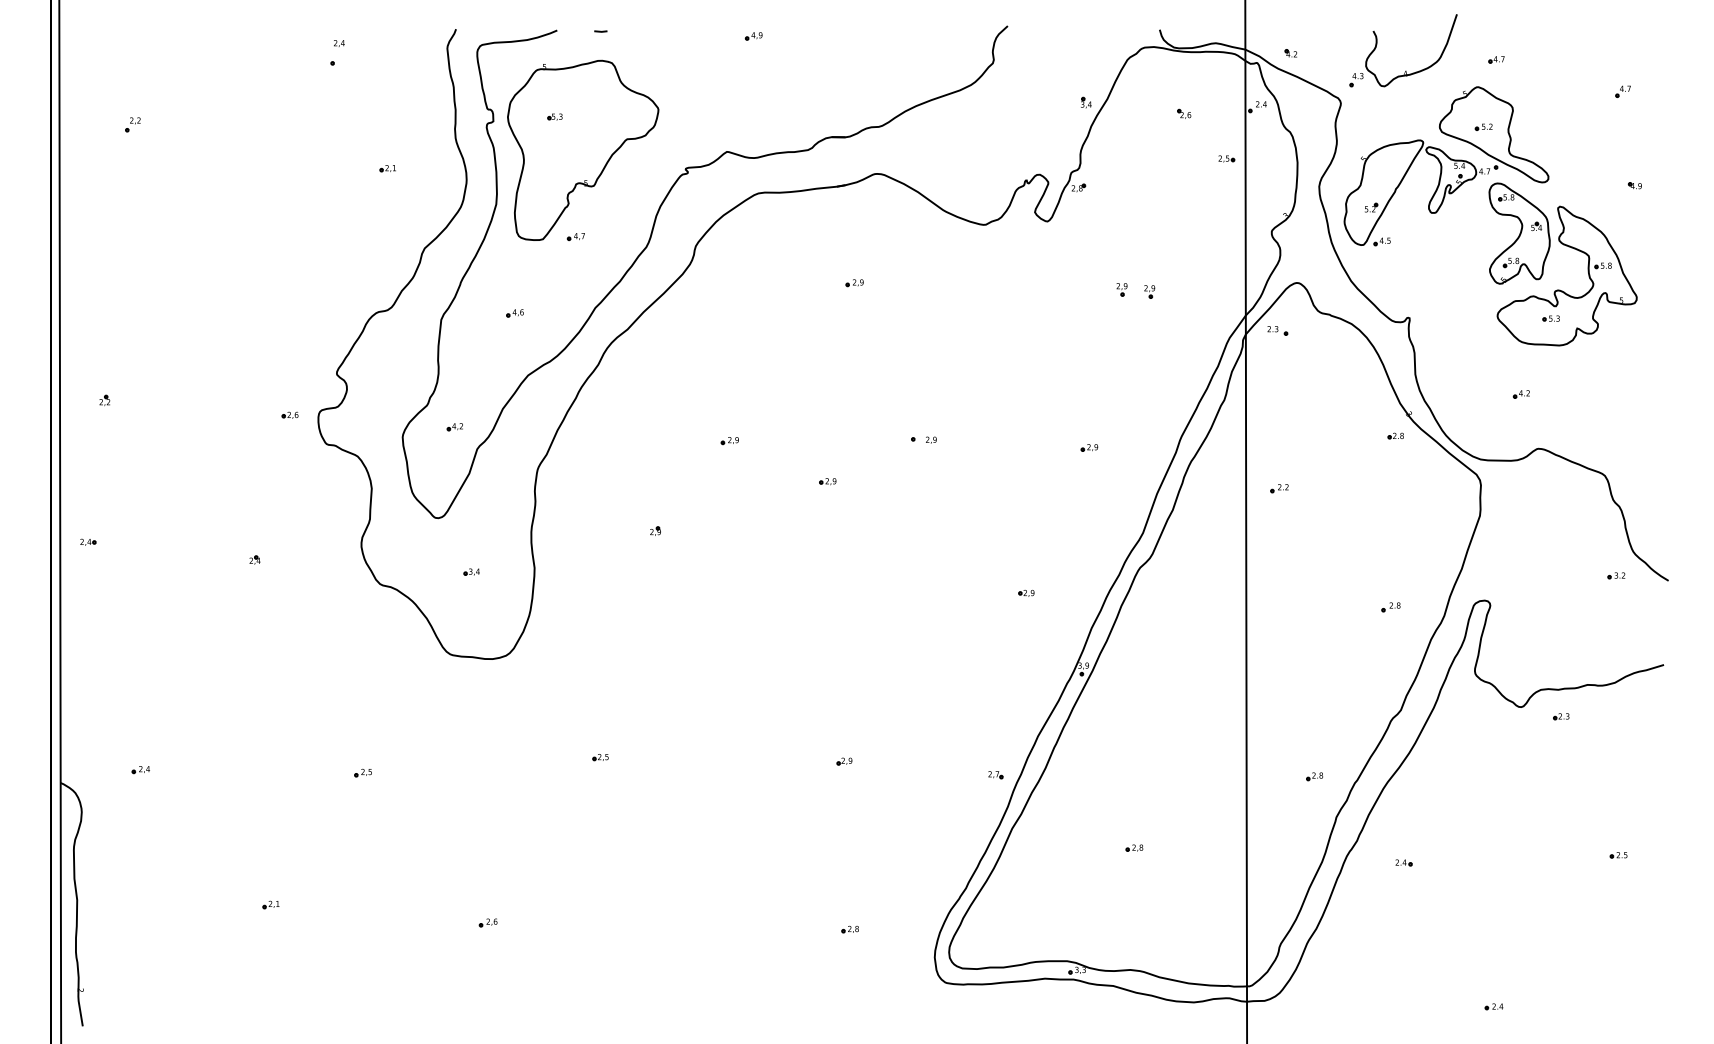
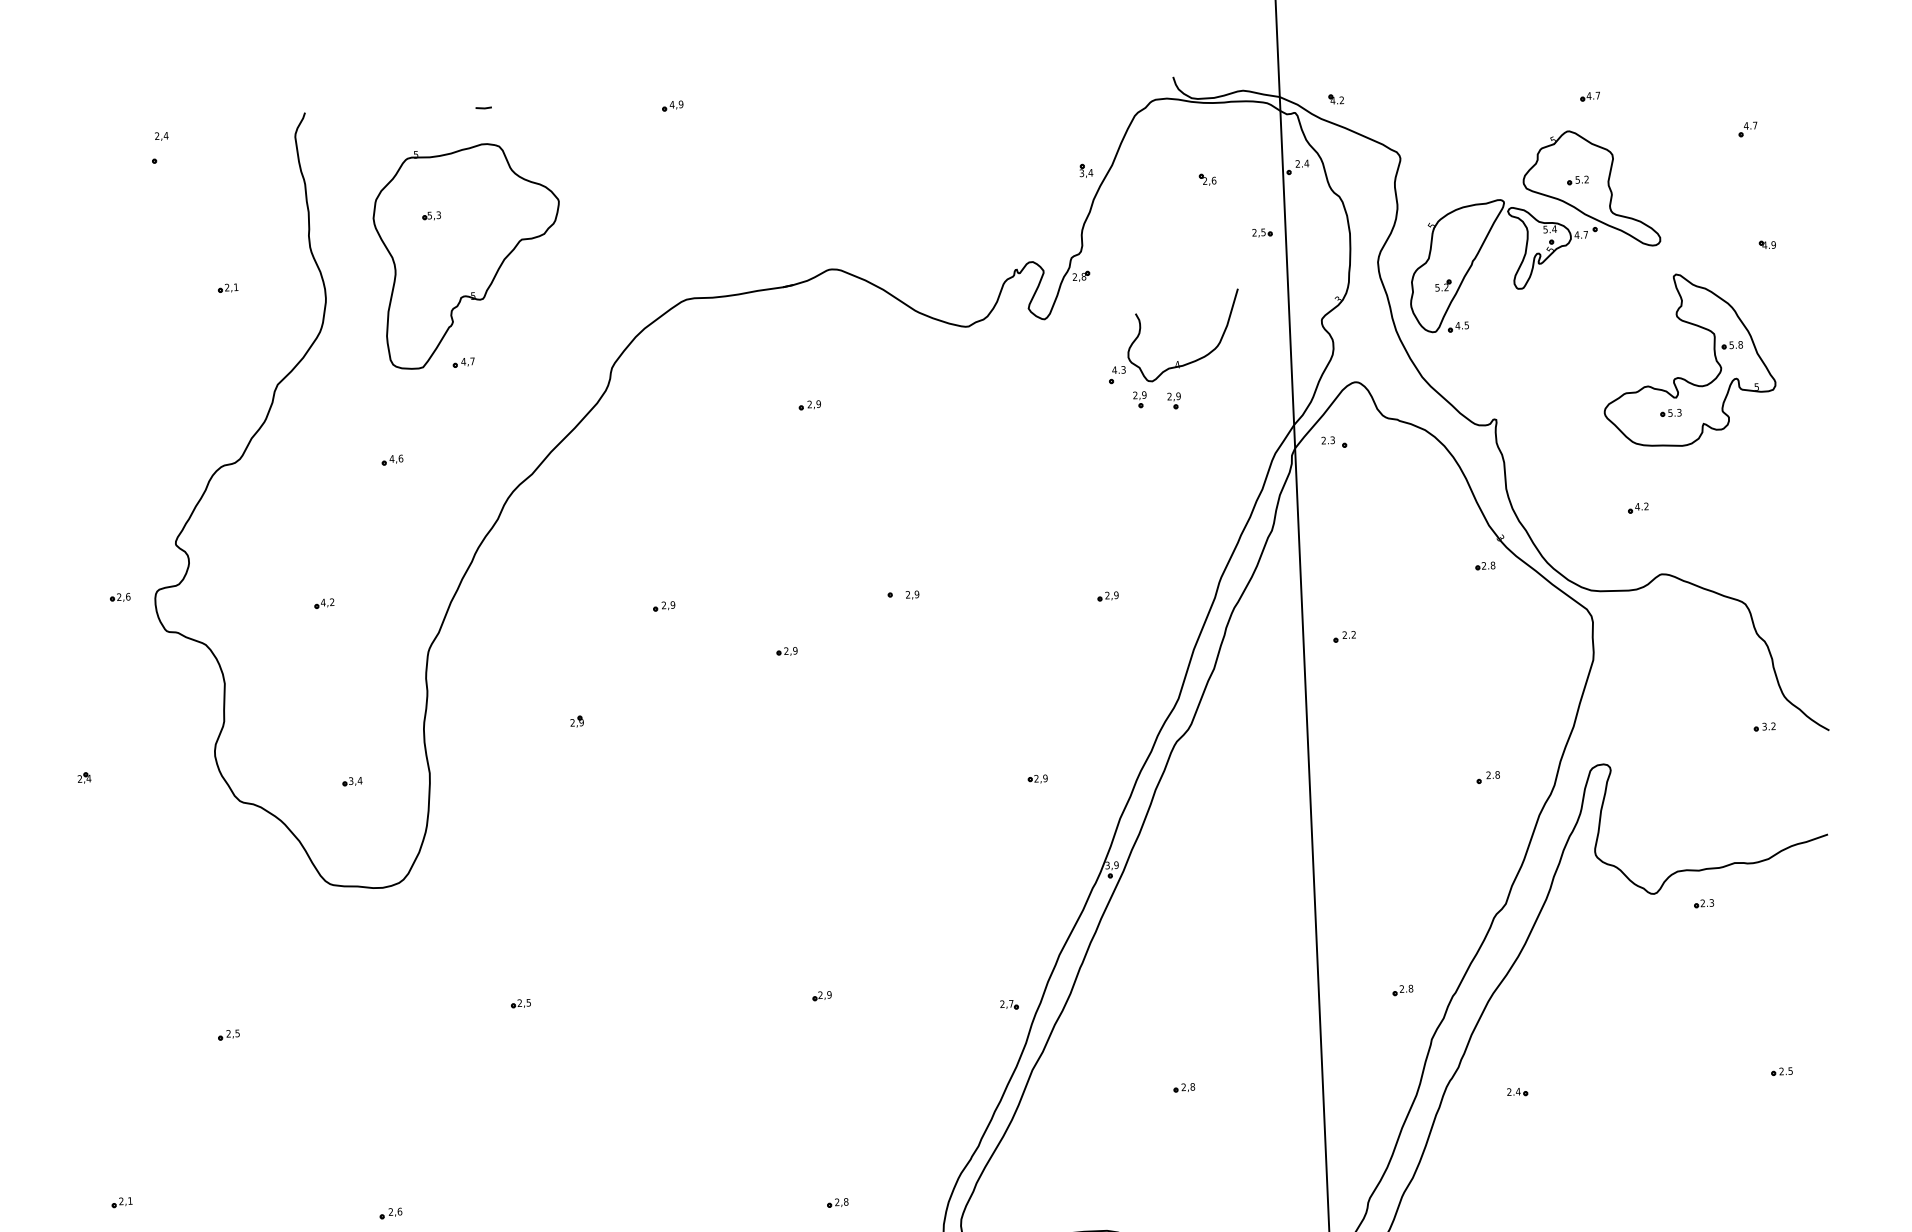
part: (1405, 70) -> (1177, 360), moved
part: (1519, 233) -> (1627, 309), removed
part: (648, 245) -> (553, 369), removed

